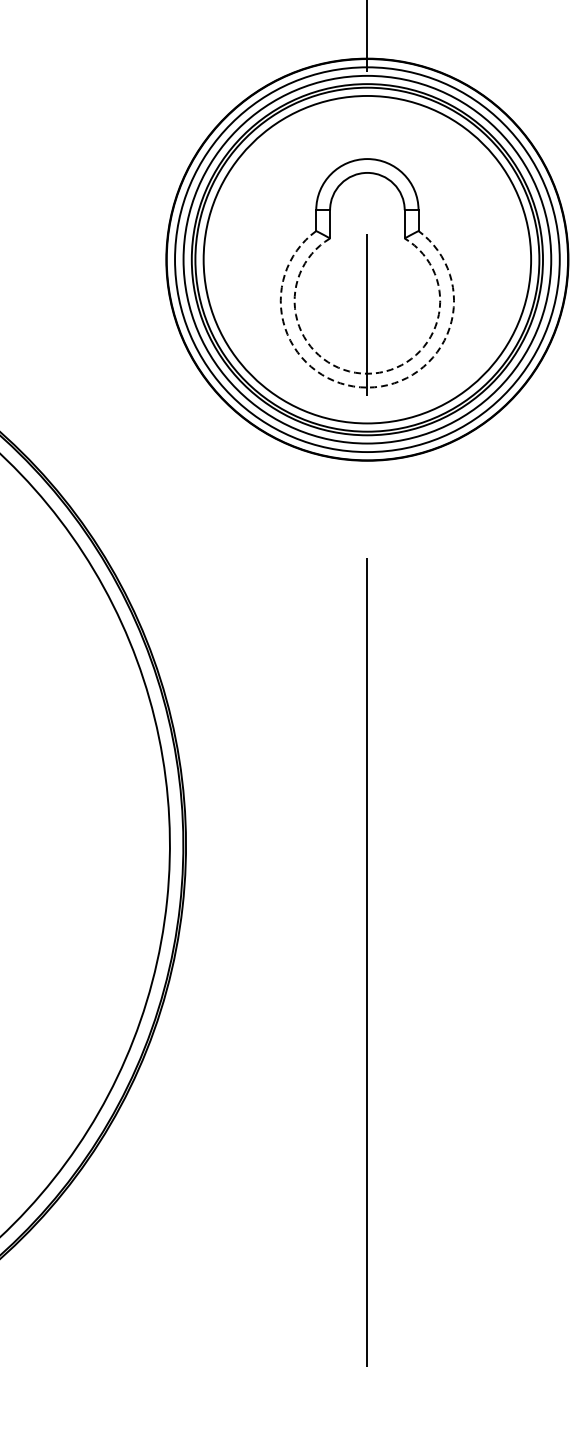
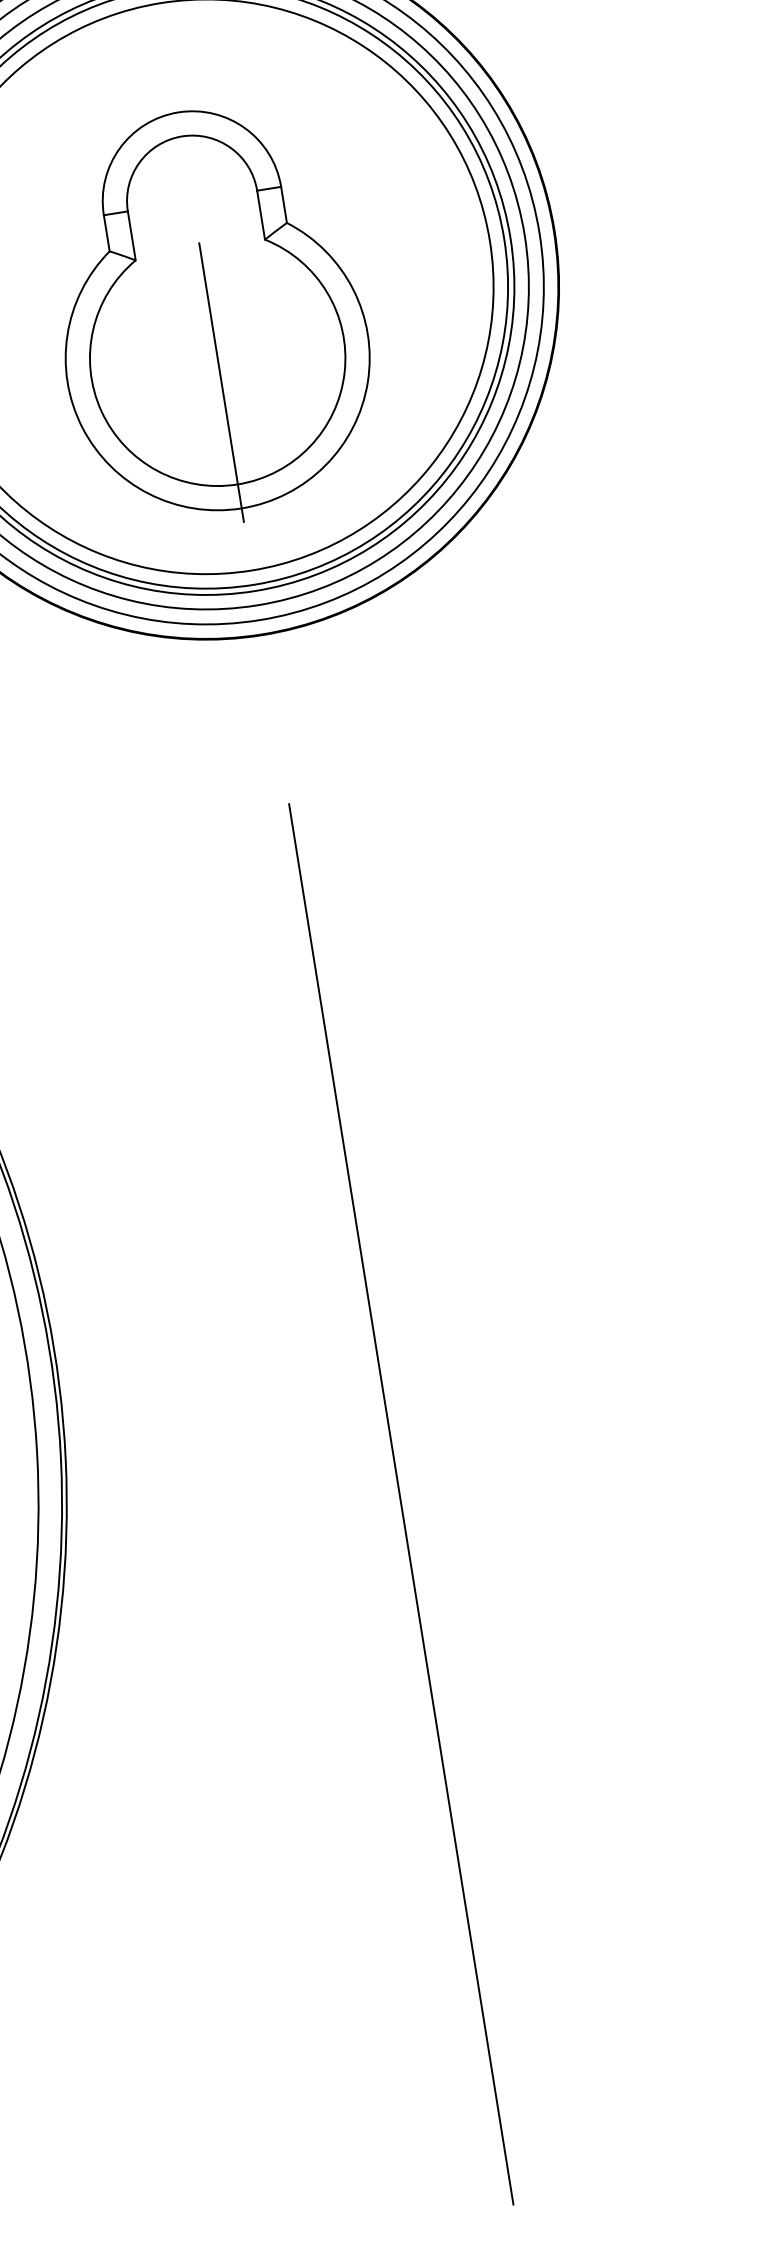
arc: (367, 373) -> (237, 483), dashed -> solid
arc: (367, 387) -> (241, 508), dashed -> solid

